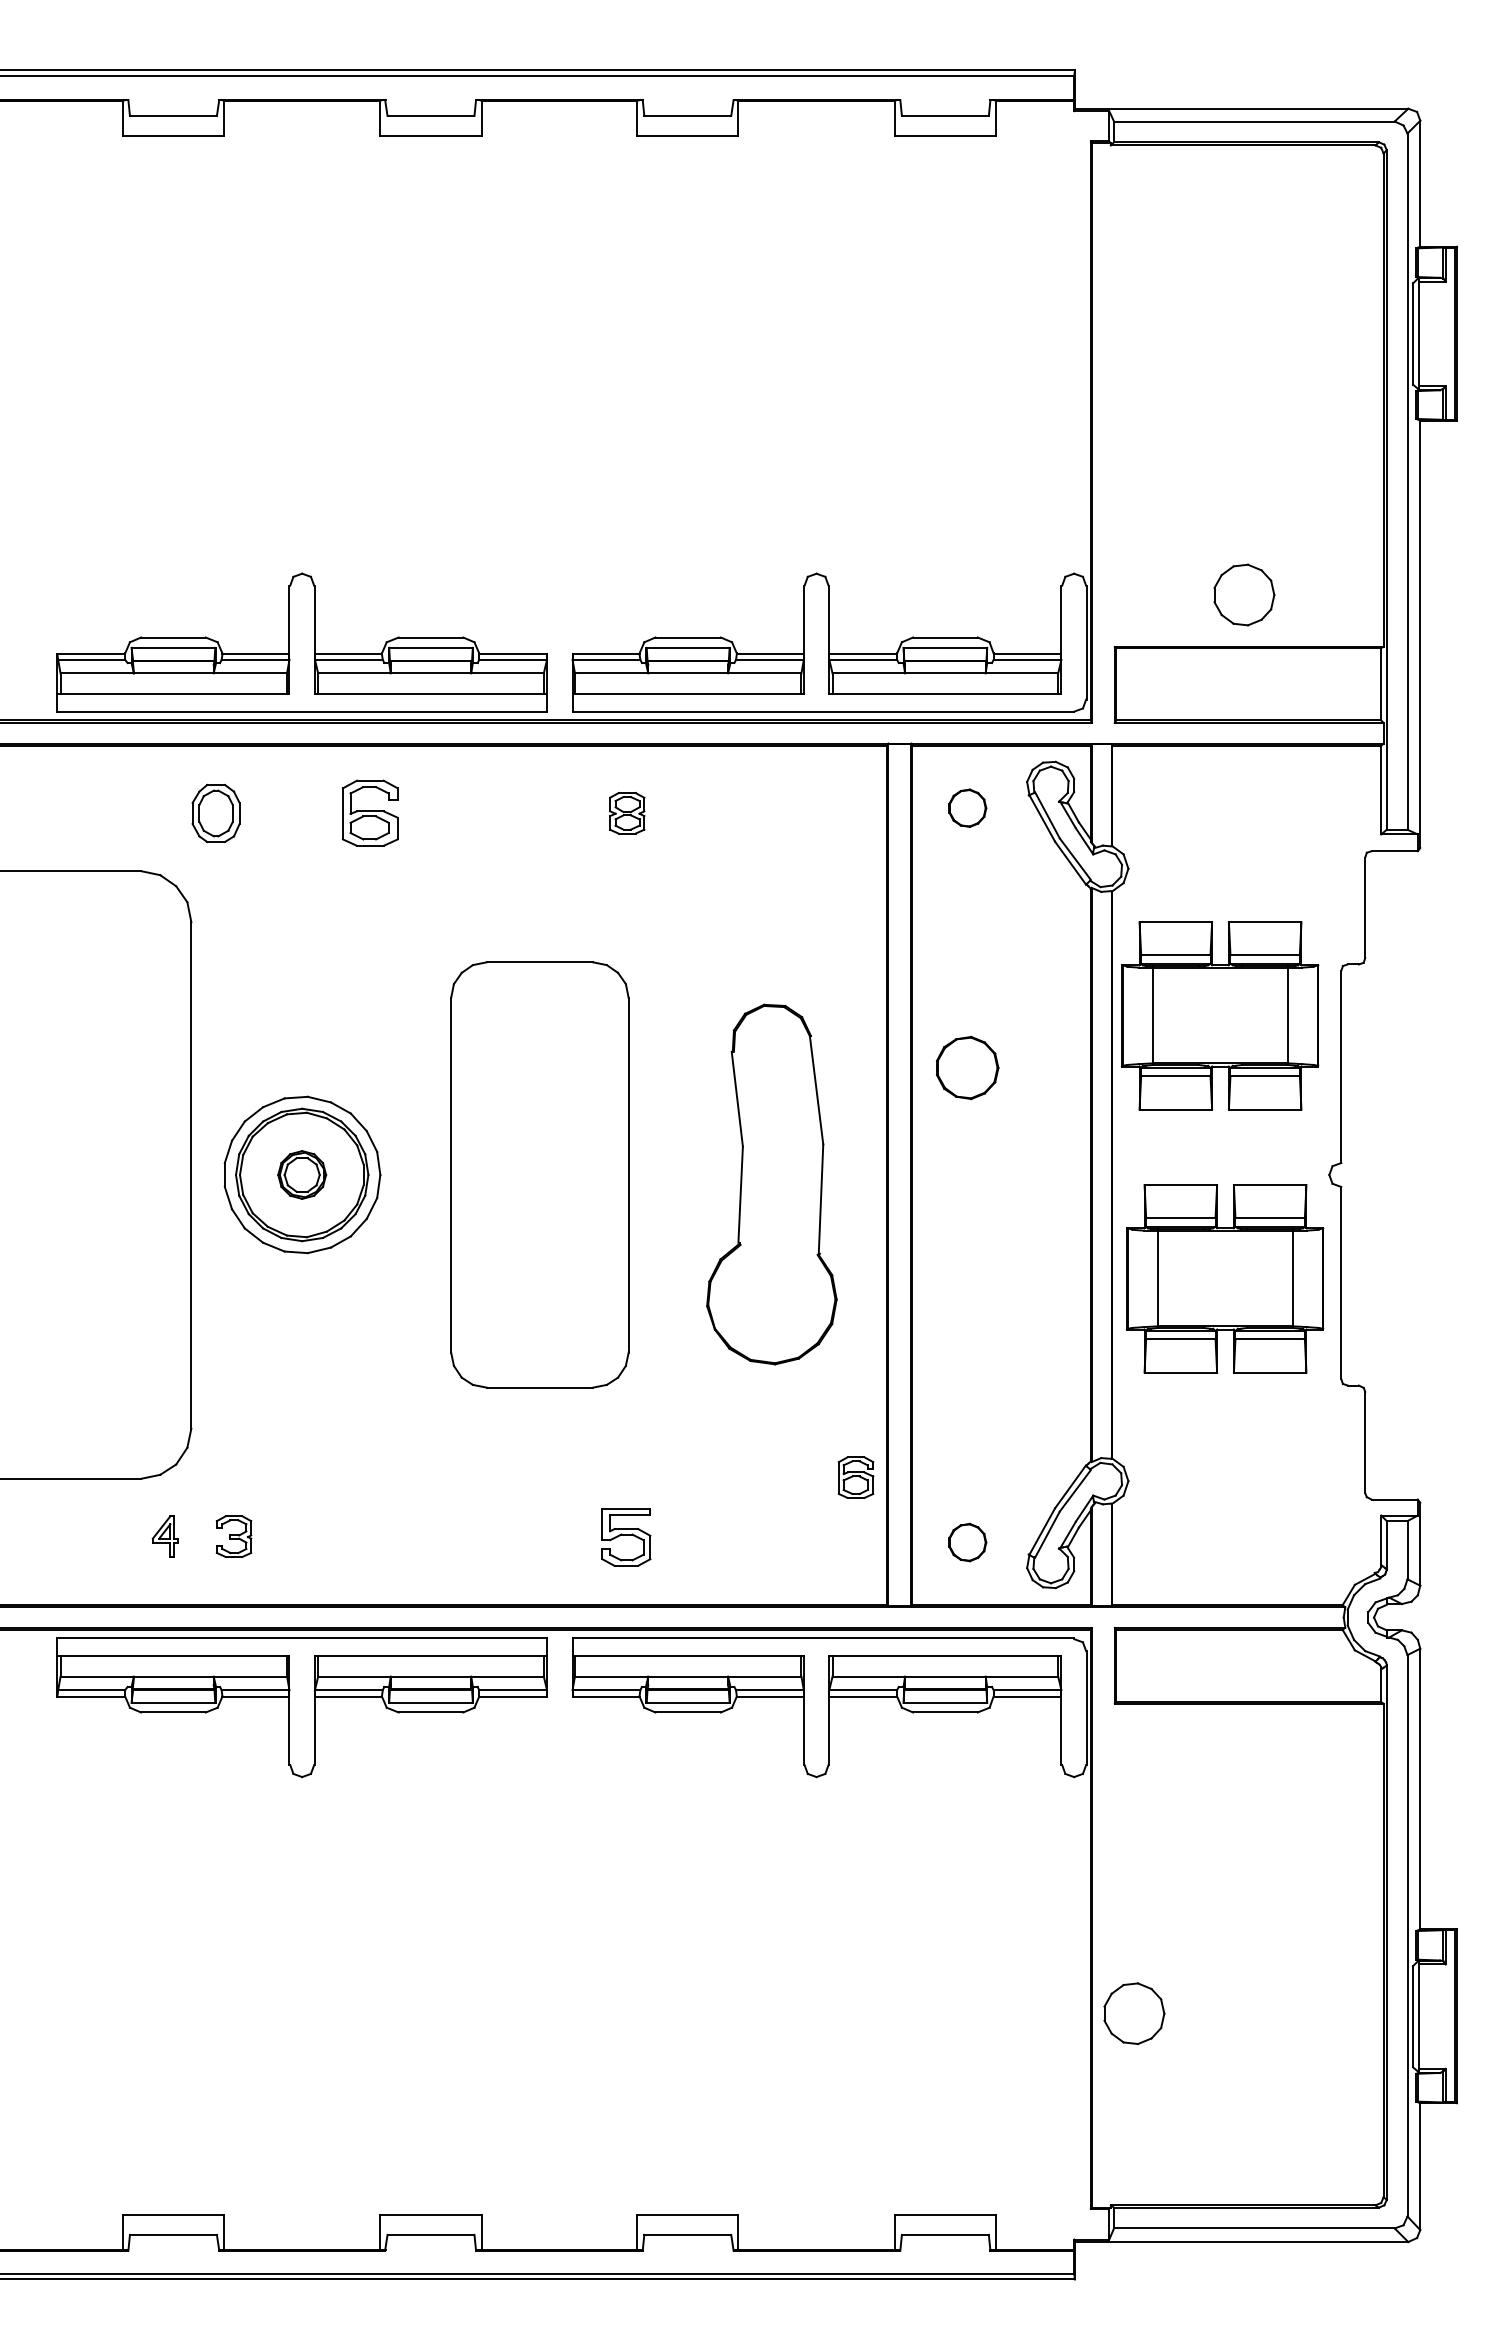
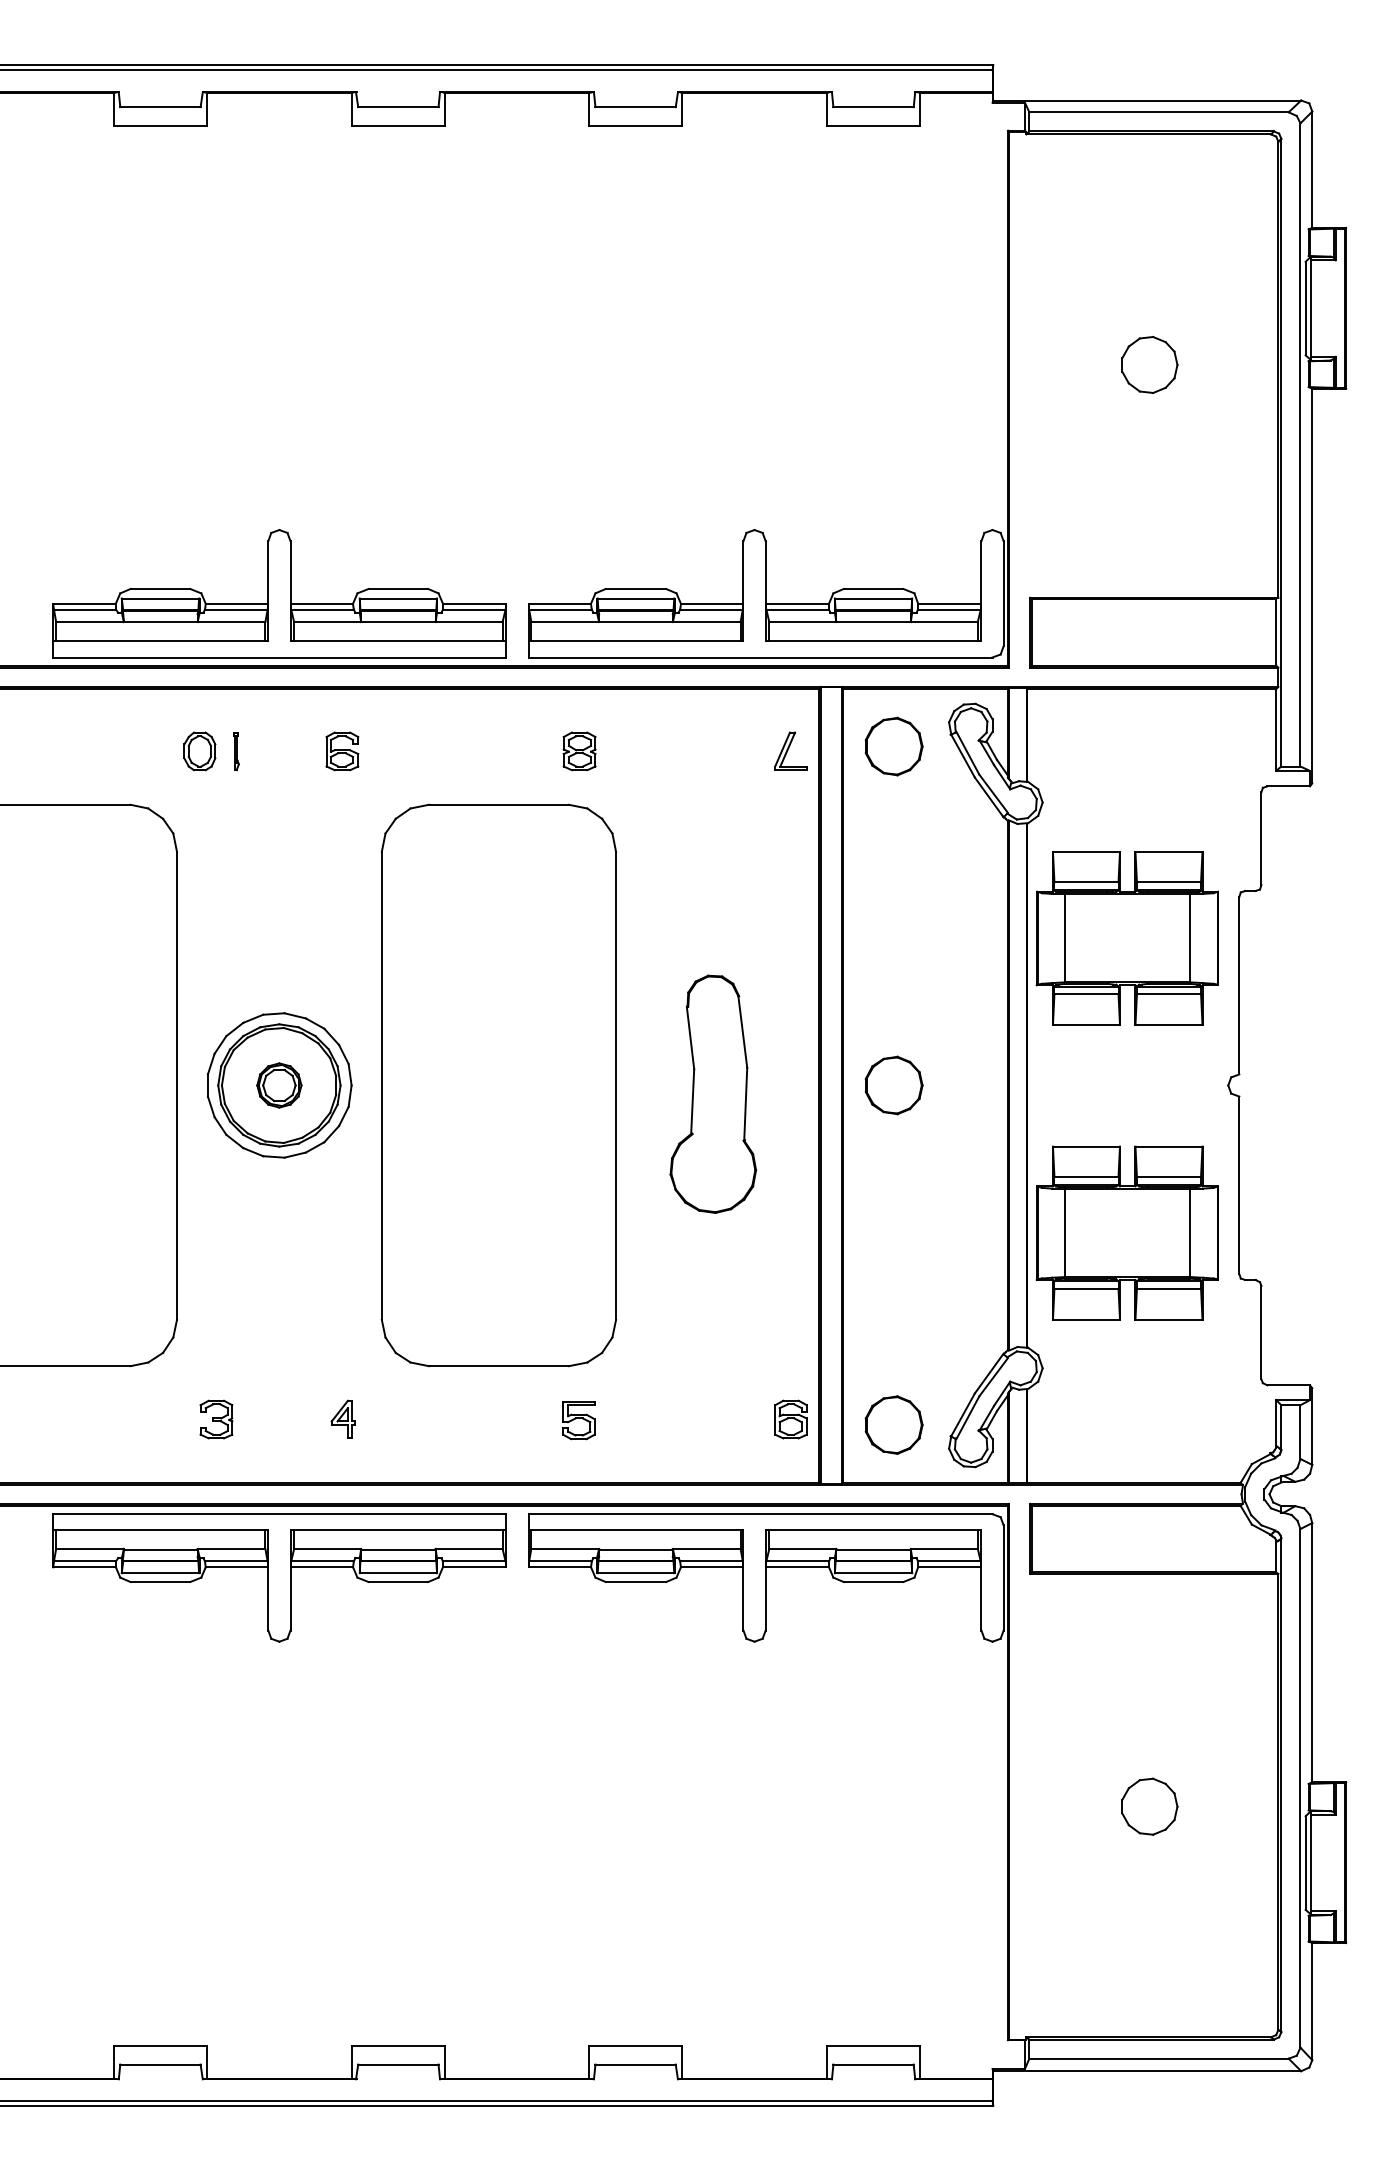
part: (1244, 594) -> (1149, 364), moved
part: (967, 808) -> (894, 746), size x1.67
part: (215, 812) -> (199, 750), size x0.71
part: (255, 813) -> (236, 751), added
part: (370, 813) -> (342, 751), size x0.62
part: (855, 813) -> (790, 751), added
part: (967, 1067) -> (894, 1085), moved
part: (539, 1174) -> (498, 1085), size x1.43
part: (771, 1184) -> (712, 1094), size x0.71
part: (1225, 1278) -> (1127, 1232), moved
part: (855, 1477) -> (790, 1419), moved
part: (164, 1536) -> (342, 1419), moved
part: (626, 1537) -> (578, 1420), size x0.71
part: (967, 1542) -> (894, 1424), size x1.67
part: (1134, 2013) -> (1149, 1806), moved

